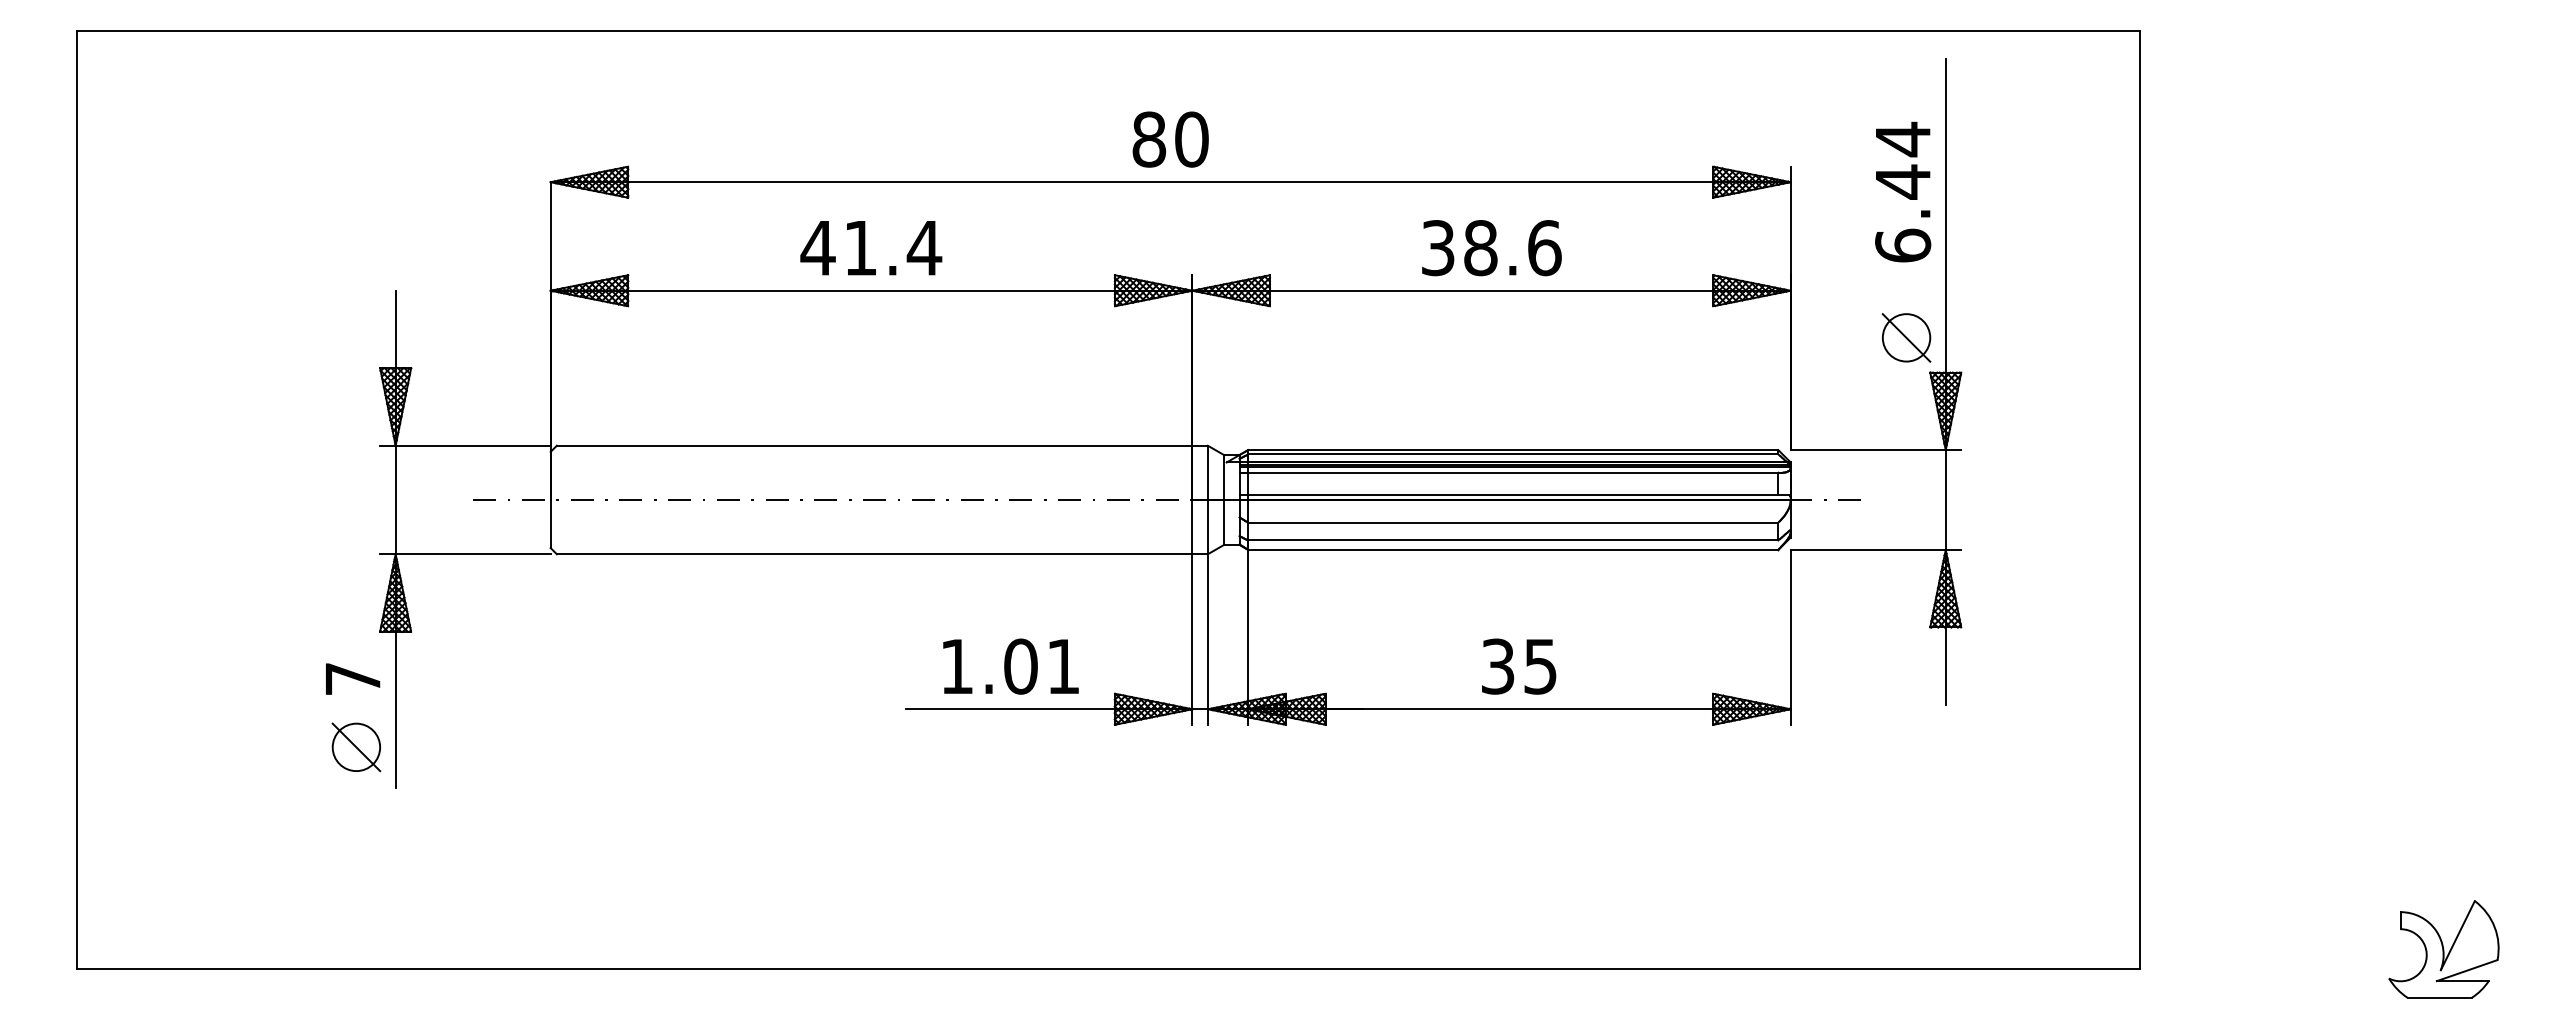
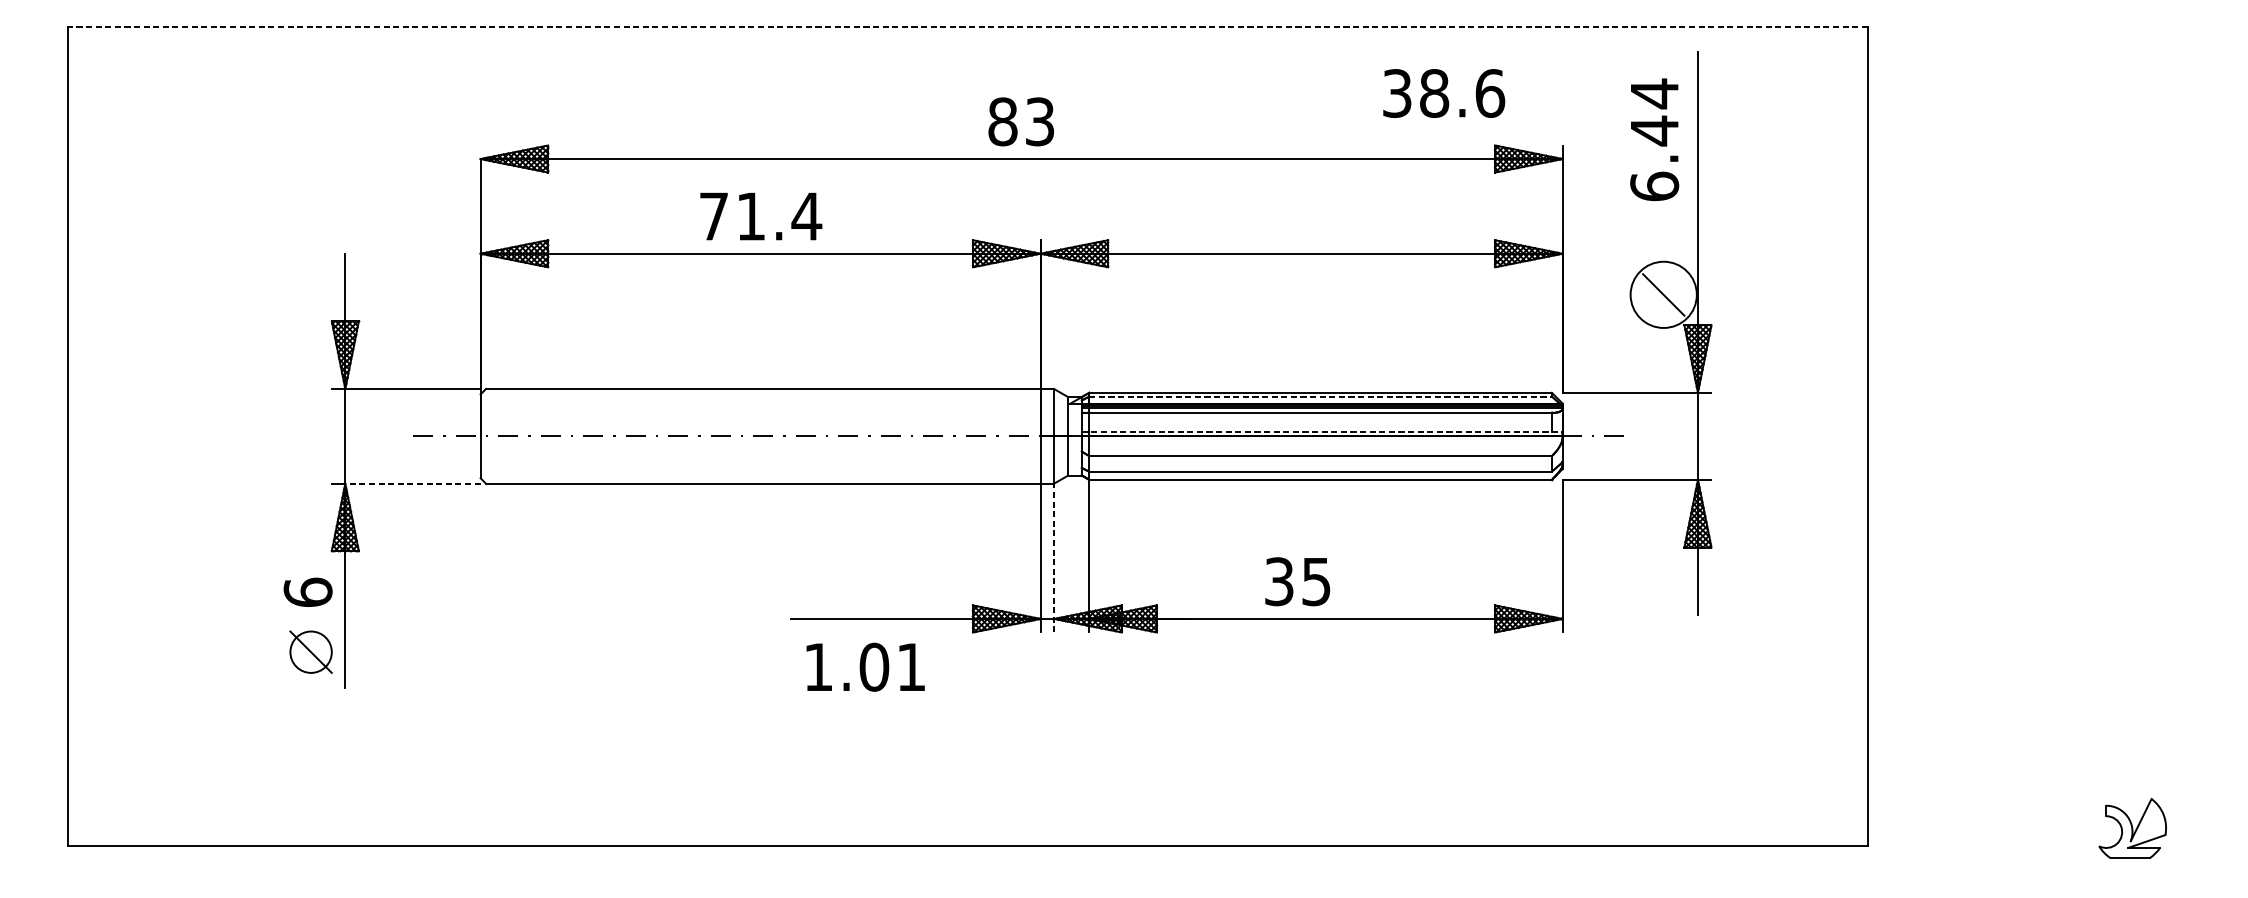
line: (1108, 31) -> (967, 27), solid -> dashed
text: (1191, 139) -> (1039, 121), 80 -> 83
text: (1903, 191) -> (1654, 139), moved
text: (817, 248) -> (713, 216), 41.4 -> 71.4
text: (1491, 248) -> (1443, 93), moved
circle: (1906, 337) -> (1663, 294), size x1.6
line: (1513, 454) -> (1320, 396), solid -> dashed
line: (1515, 495) -> (1322, 432), solid -> dashed
line: (473, 554) -> (413, 483), solid -> dashed
line: (1208, 639) -> (1054, 558), solid -> dashed
text: (1010, 666) -> (865, 667), moved
text: (1519, 666) -> (1298, 581), moved
text: (353, 678) -> (308, 592), 7 -> 6
part: (2443, 949) -> (2132, 828), size x0.7

